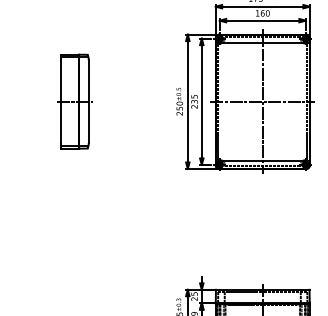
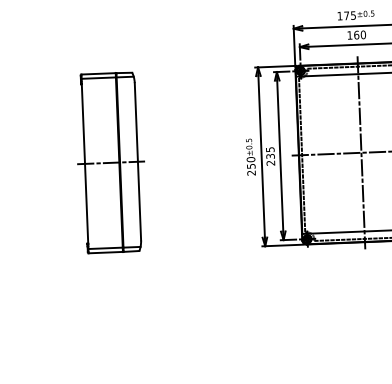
part: (74, 101) -> (110, 162), size x1.43

